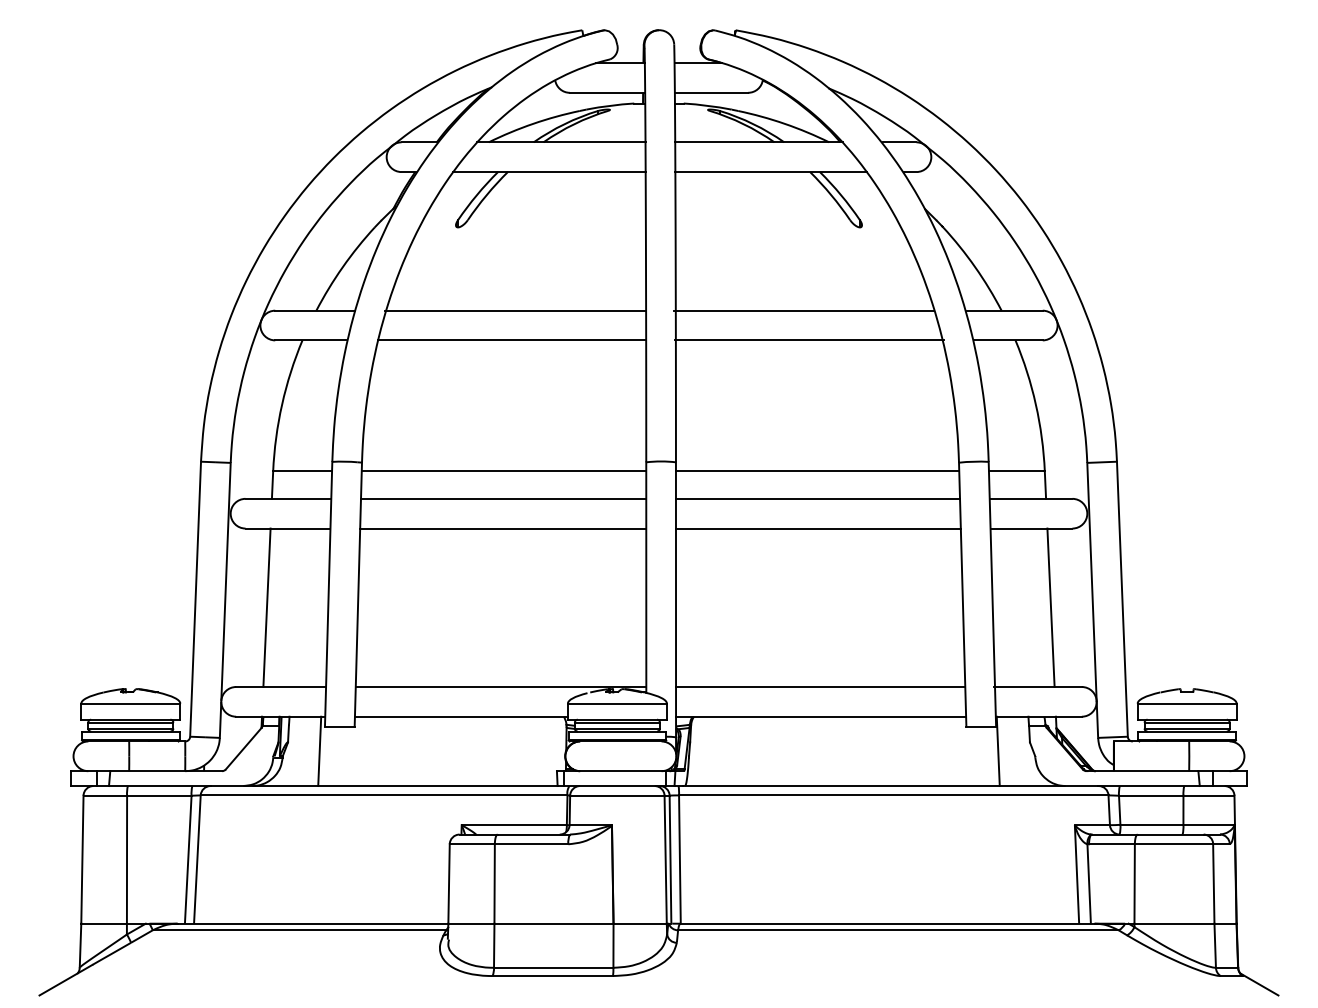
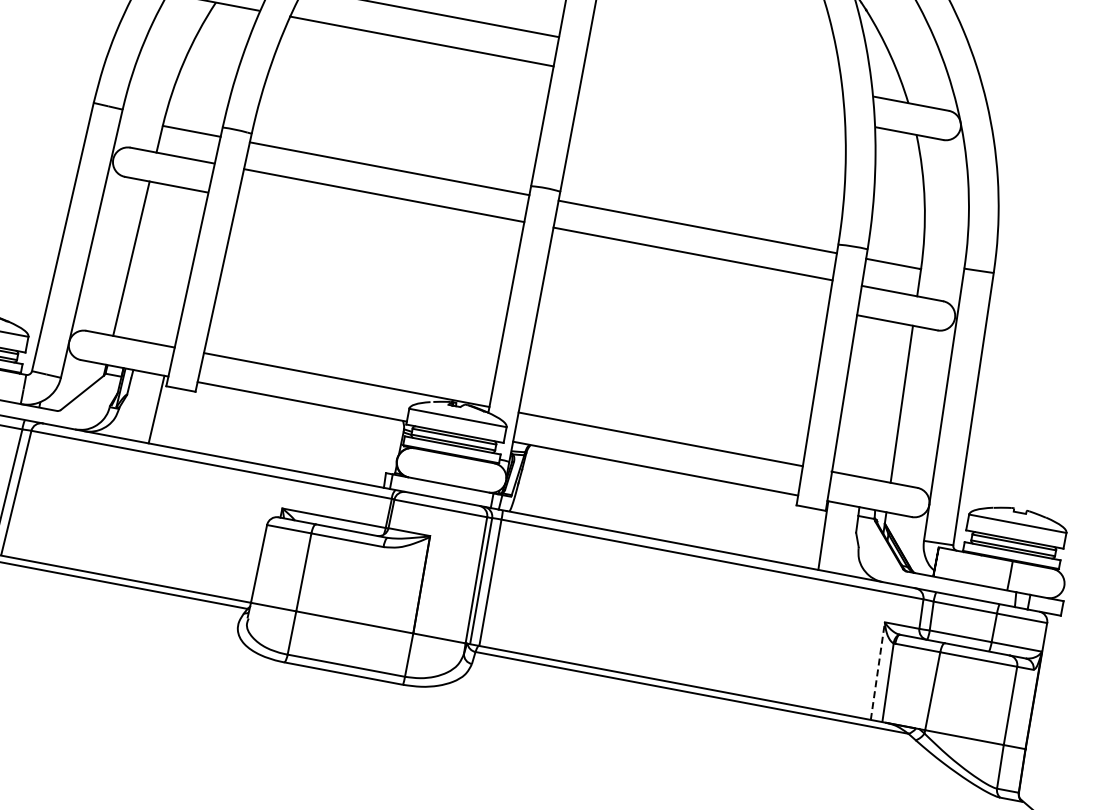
line: (803, 310) -> (713, 66), removed
line: (808, 340) -> (713, 96), removed
line: (503, 528) -> (378, 224), removed
line: (817, 528) -> (687, 283), removed
line: (1077, 875) -> (878, 672), solid -> dashed

